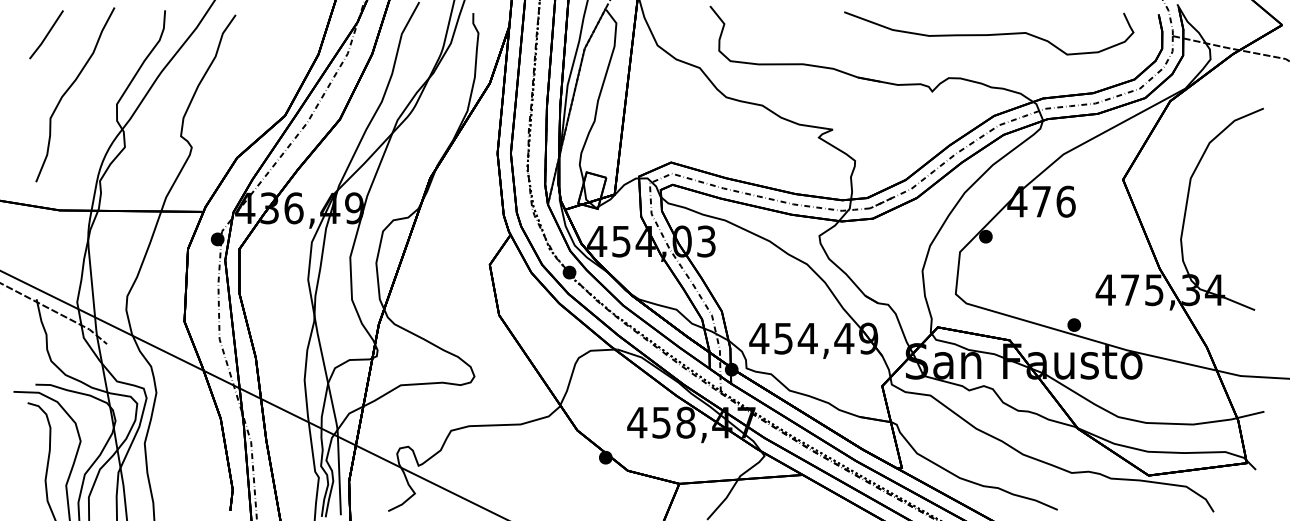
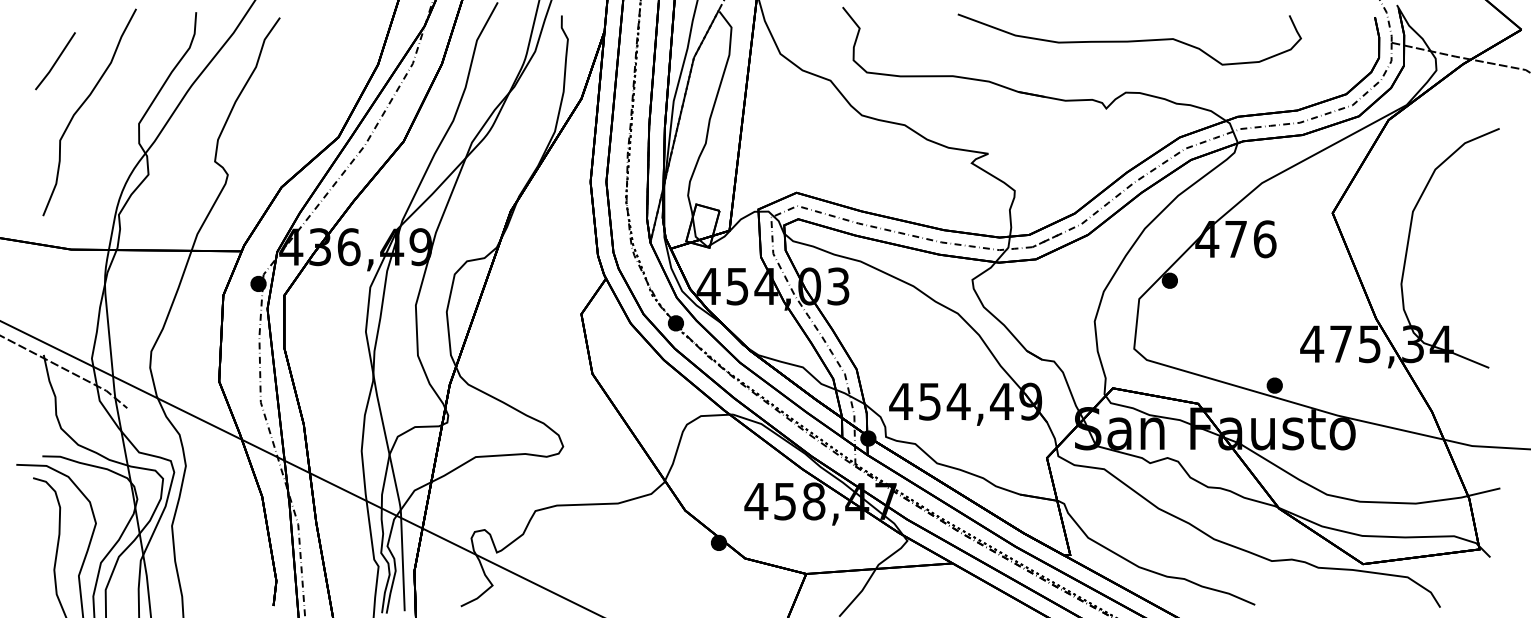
curve: (988, 34) -> (1129, 40), moved
line: (46, 35) -> (55, 61), moved

